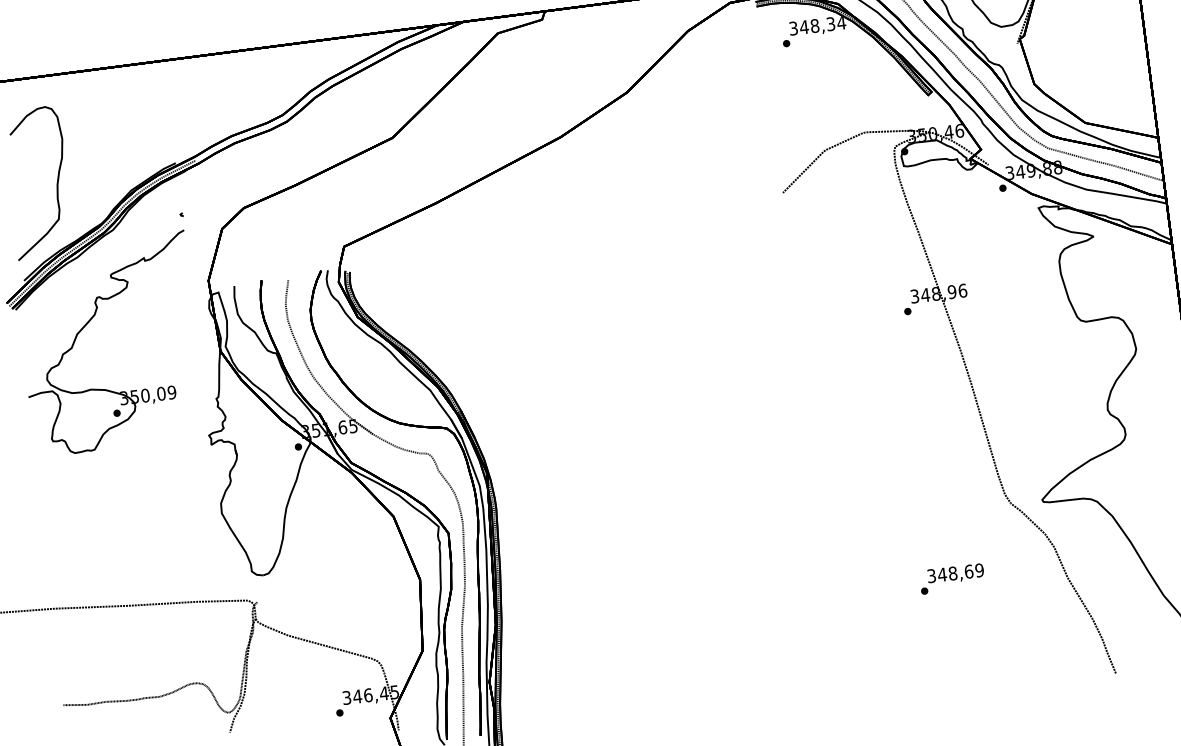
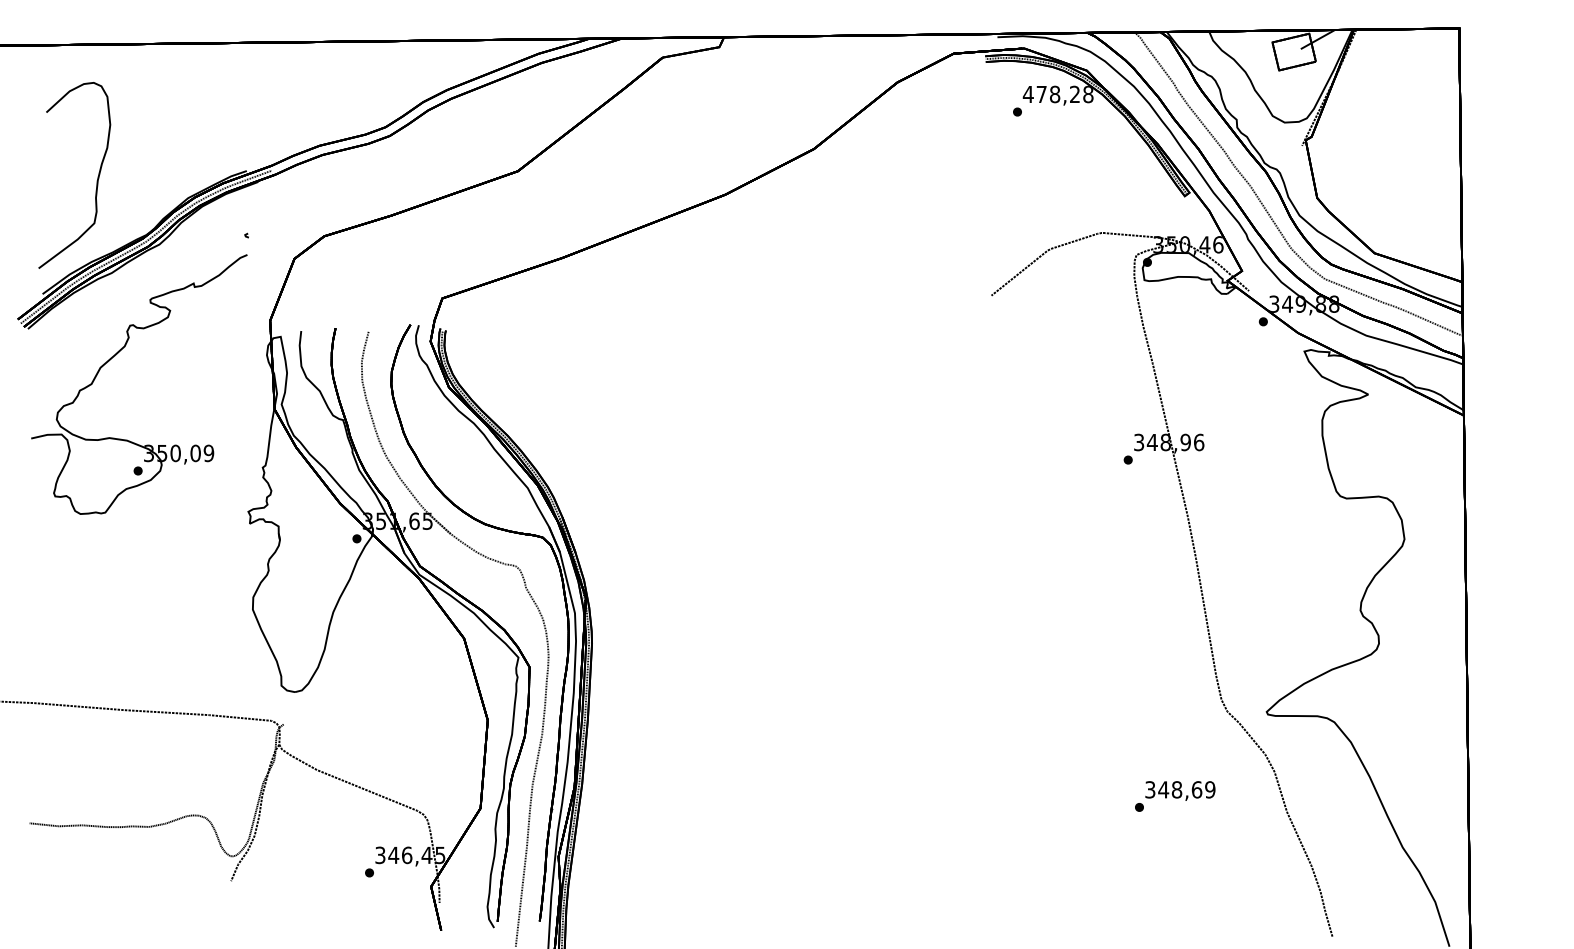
text: (816, 25) -> (1057, 94), 348,34 -> 478,28
text: (952, 579) -> (1175, 796), moved

